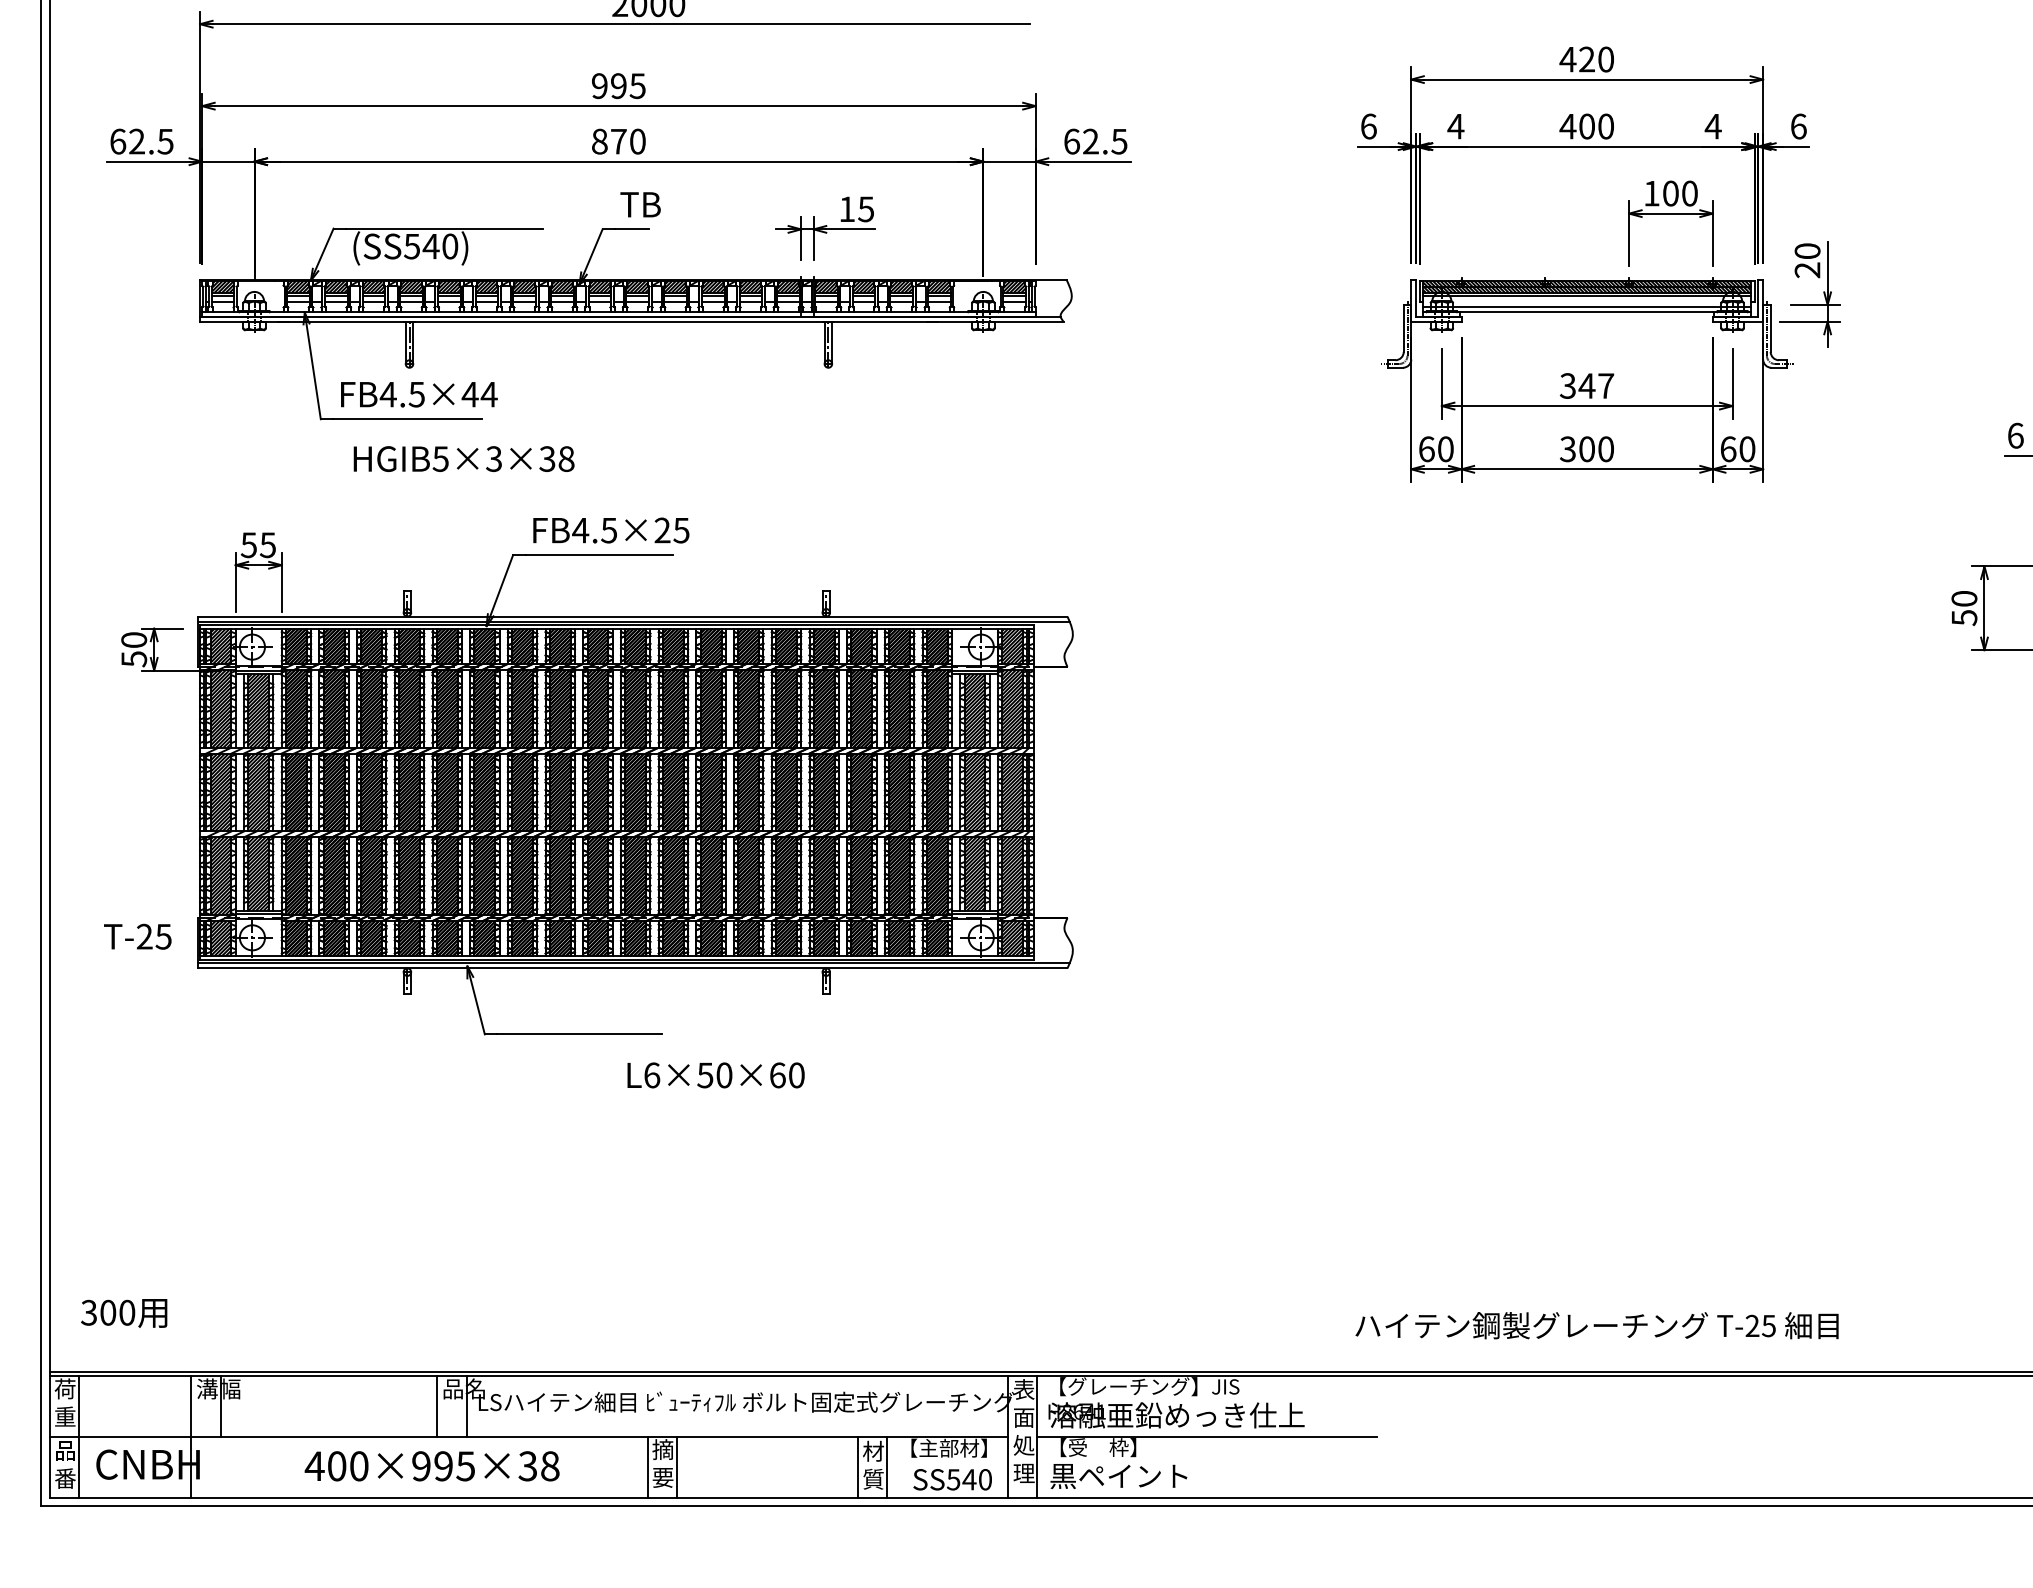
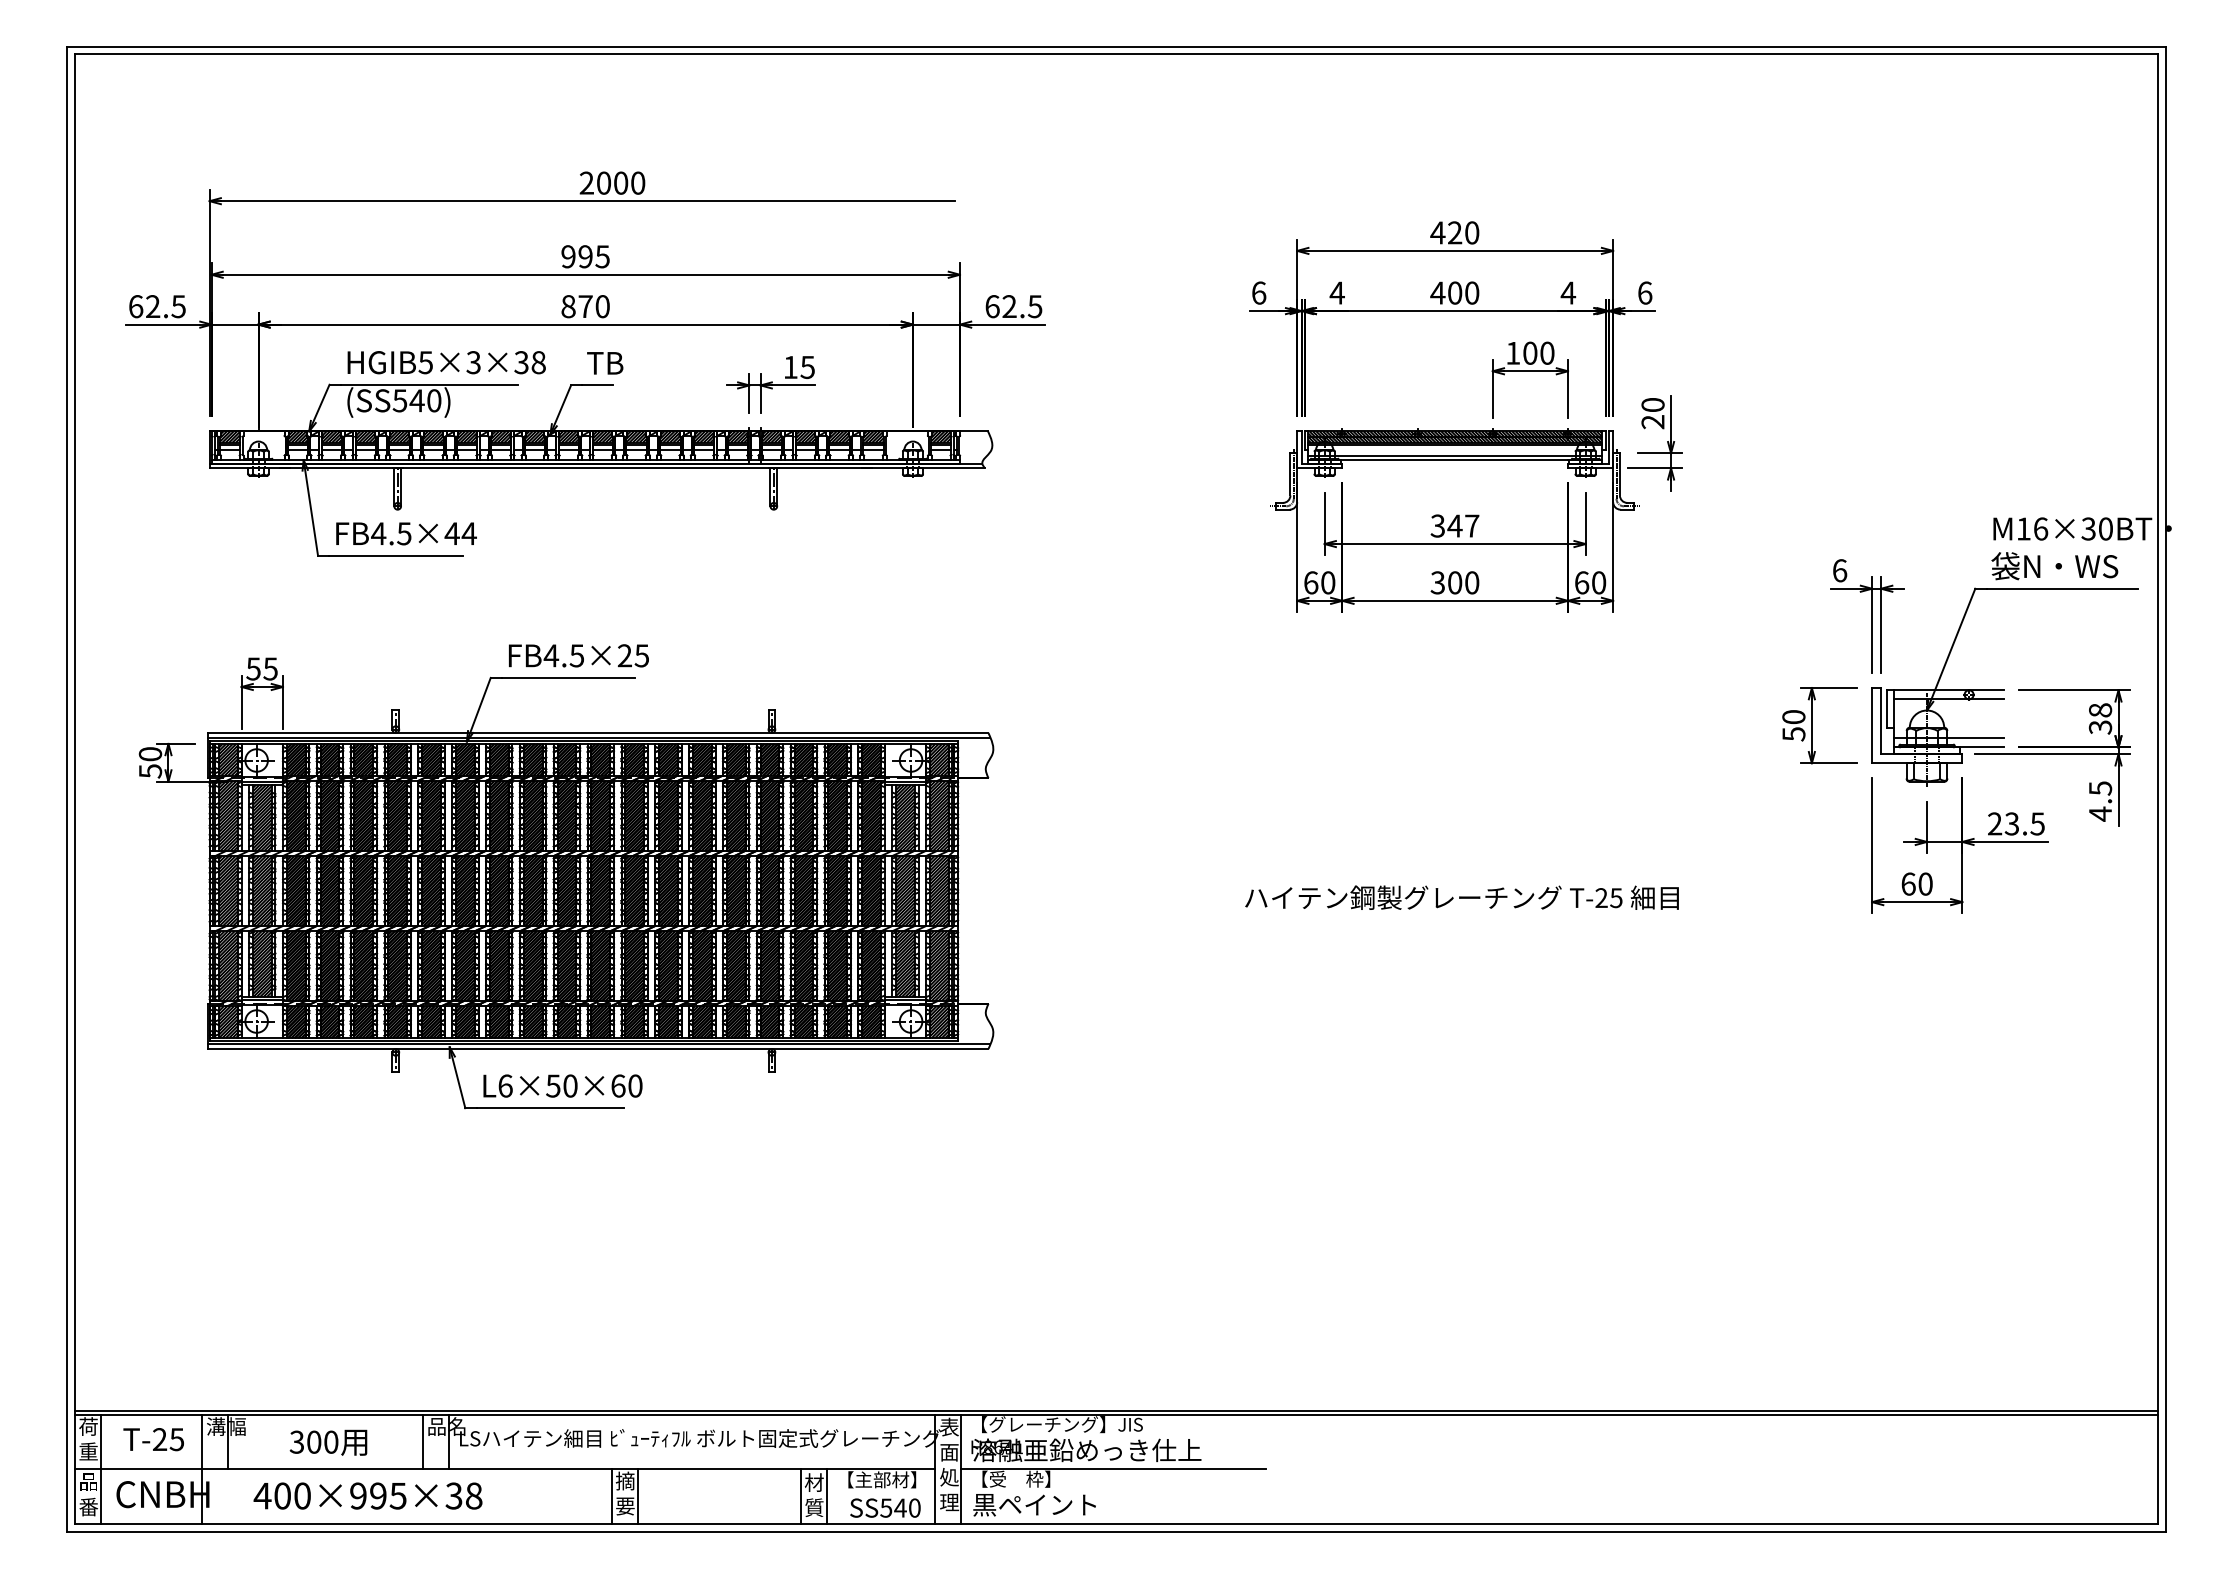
text: (463, 458) -> (446, 362), moved
text: (137, 936) -> (153, 1439), moved
text: (715, 1074) -> (562, 1085), moved
text: (124, 1313) -> (328, 1442), moved
text: (1596, 1325) -> (1461, 897), moved
text: (431, 1465) -> (367, 1495), moved

